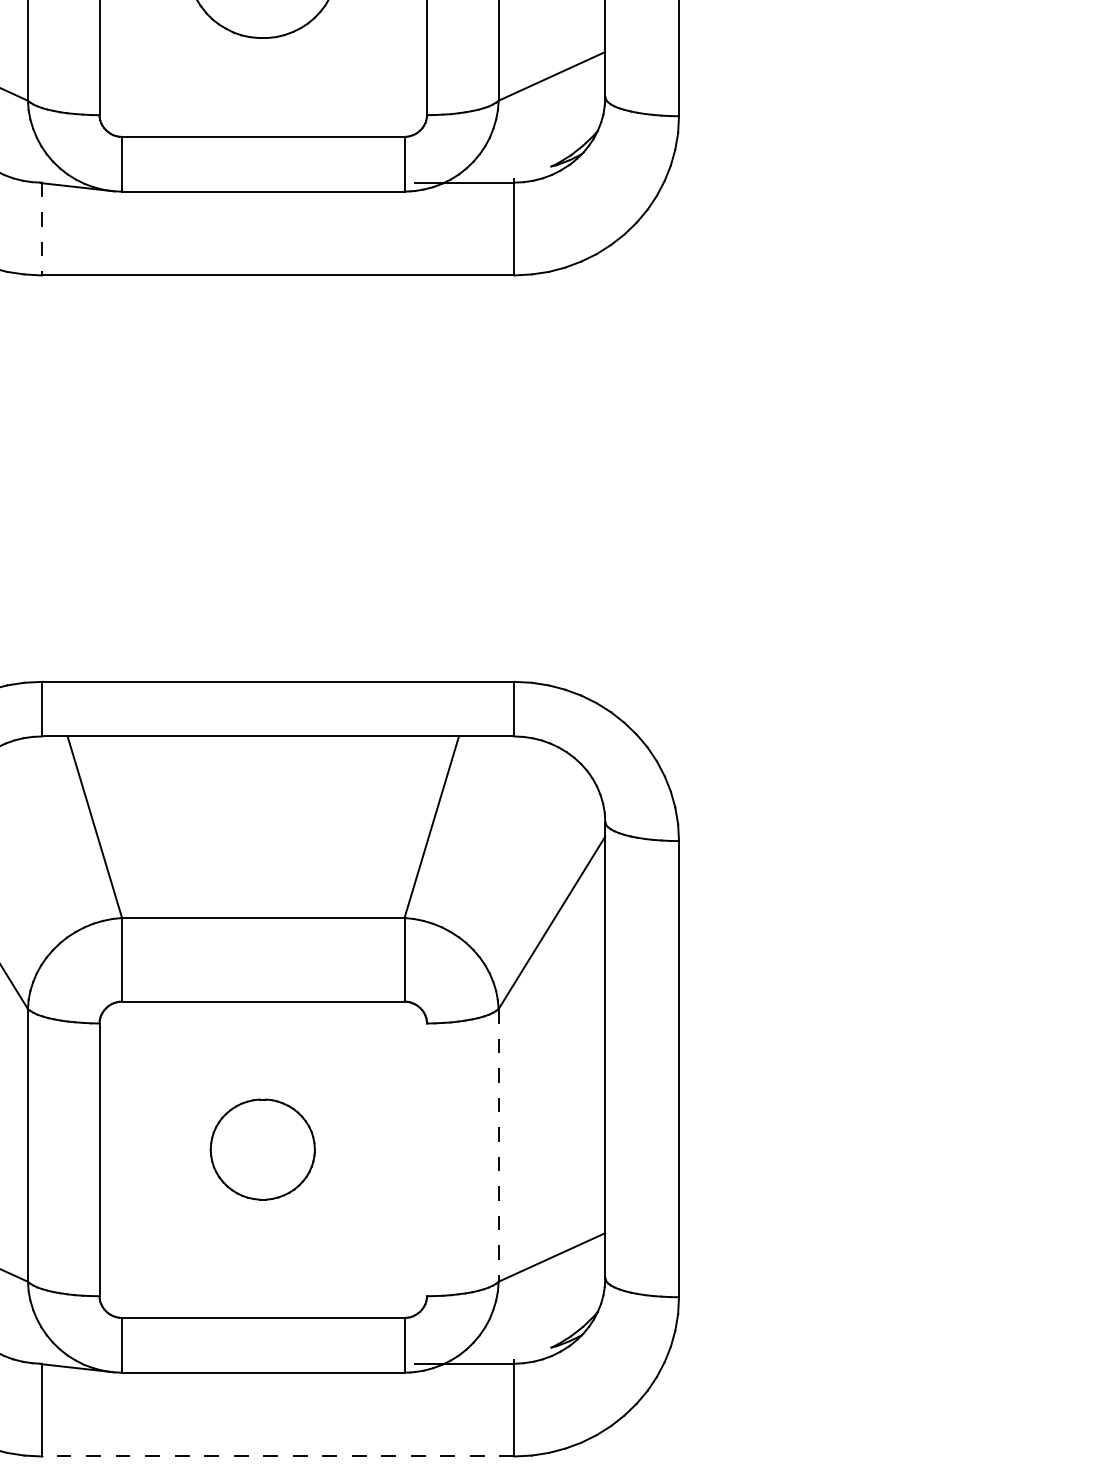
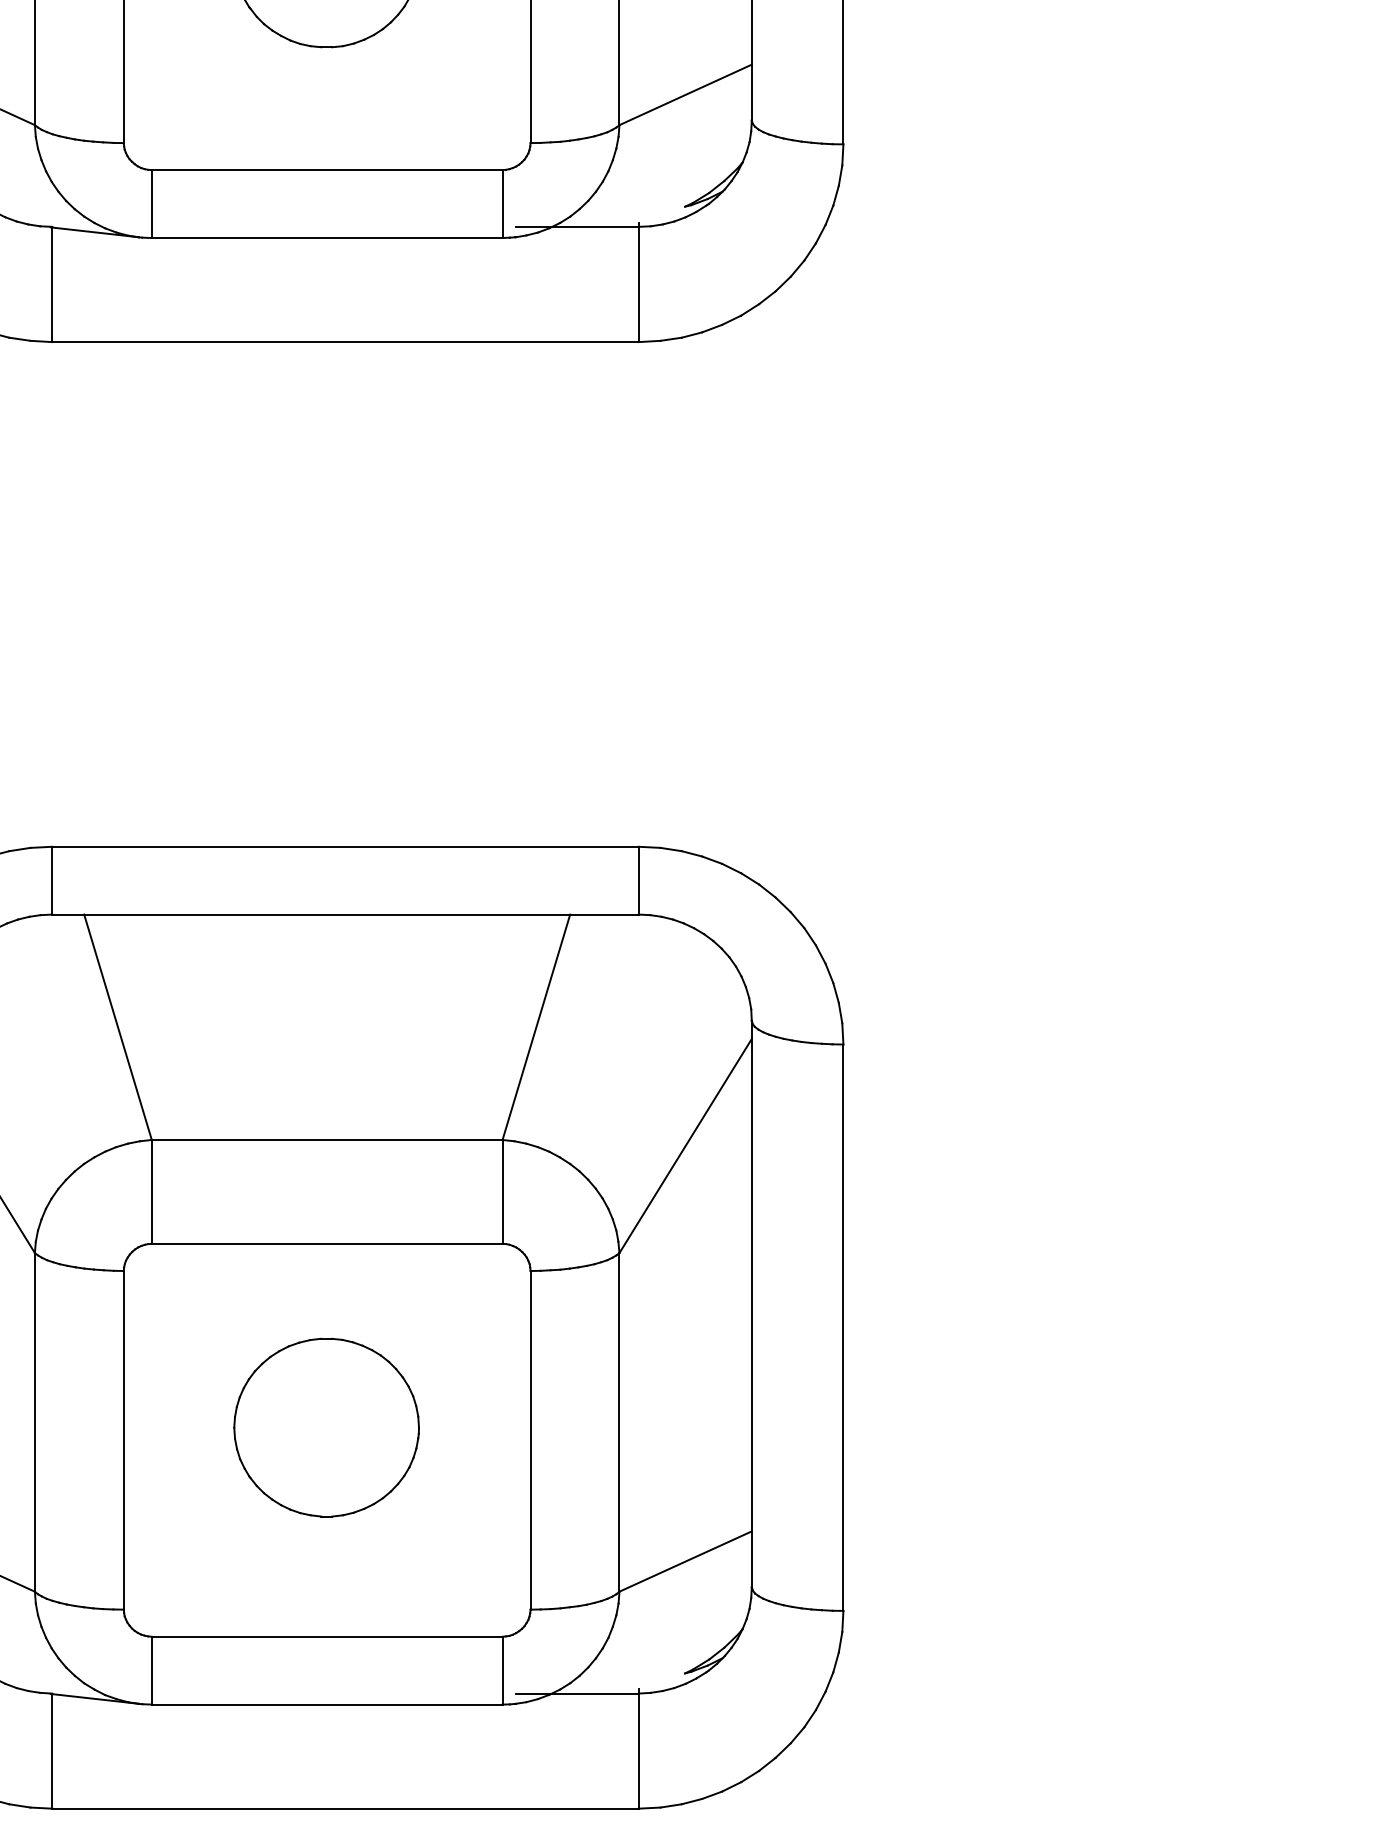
line: (42, 229) -> (52, 284), dashed -> solid
line: (498, 1145) -> (619, 1422), dashed -> solid
part: (262, 1149) -> (326, 1427), size x1.43
line: (427, 1159) -> (530, 1440), added
line: (278, 1456) -> (345, 1808), dashed -> solid

